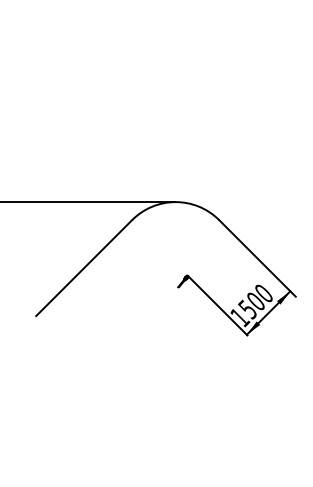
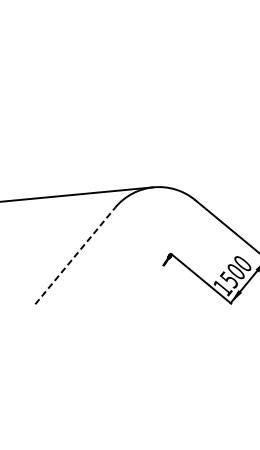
line: (84, 268) -> (75, 256), solid -> dashed

